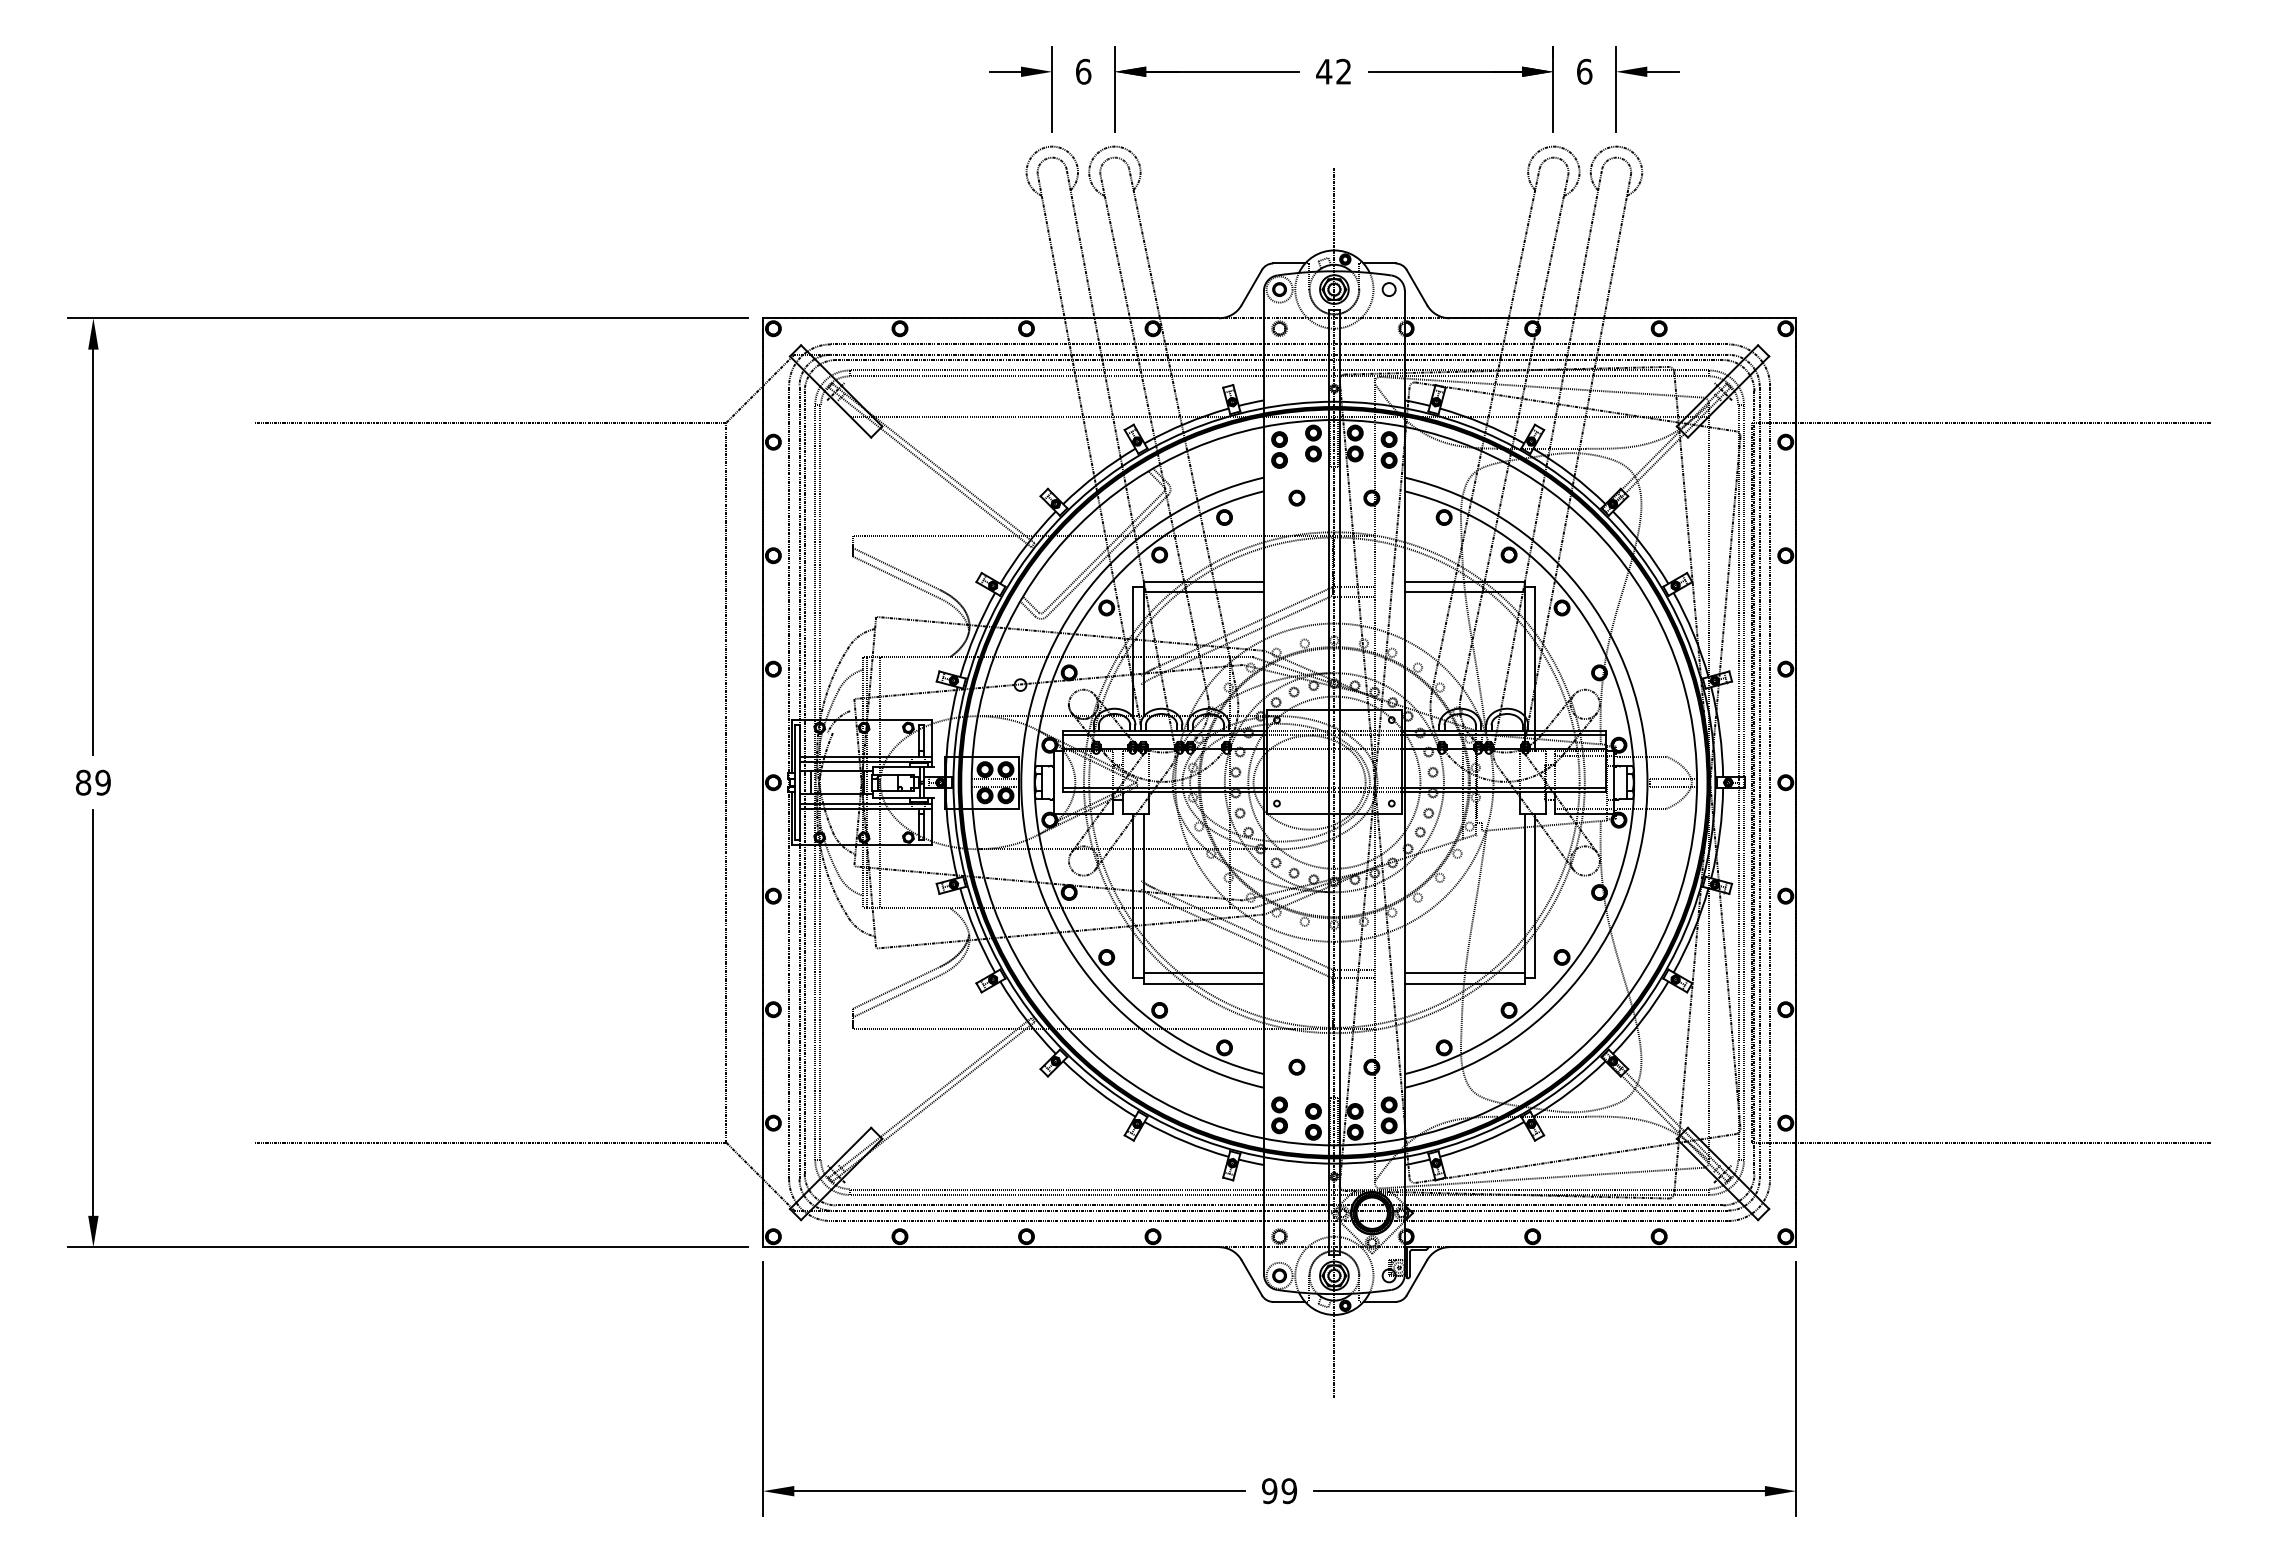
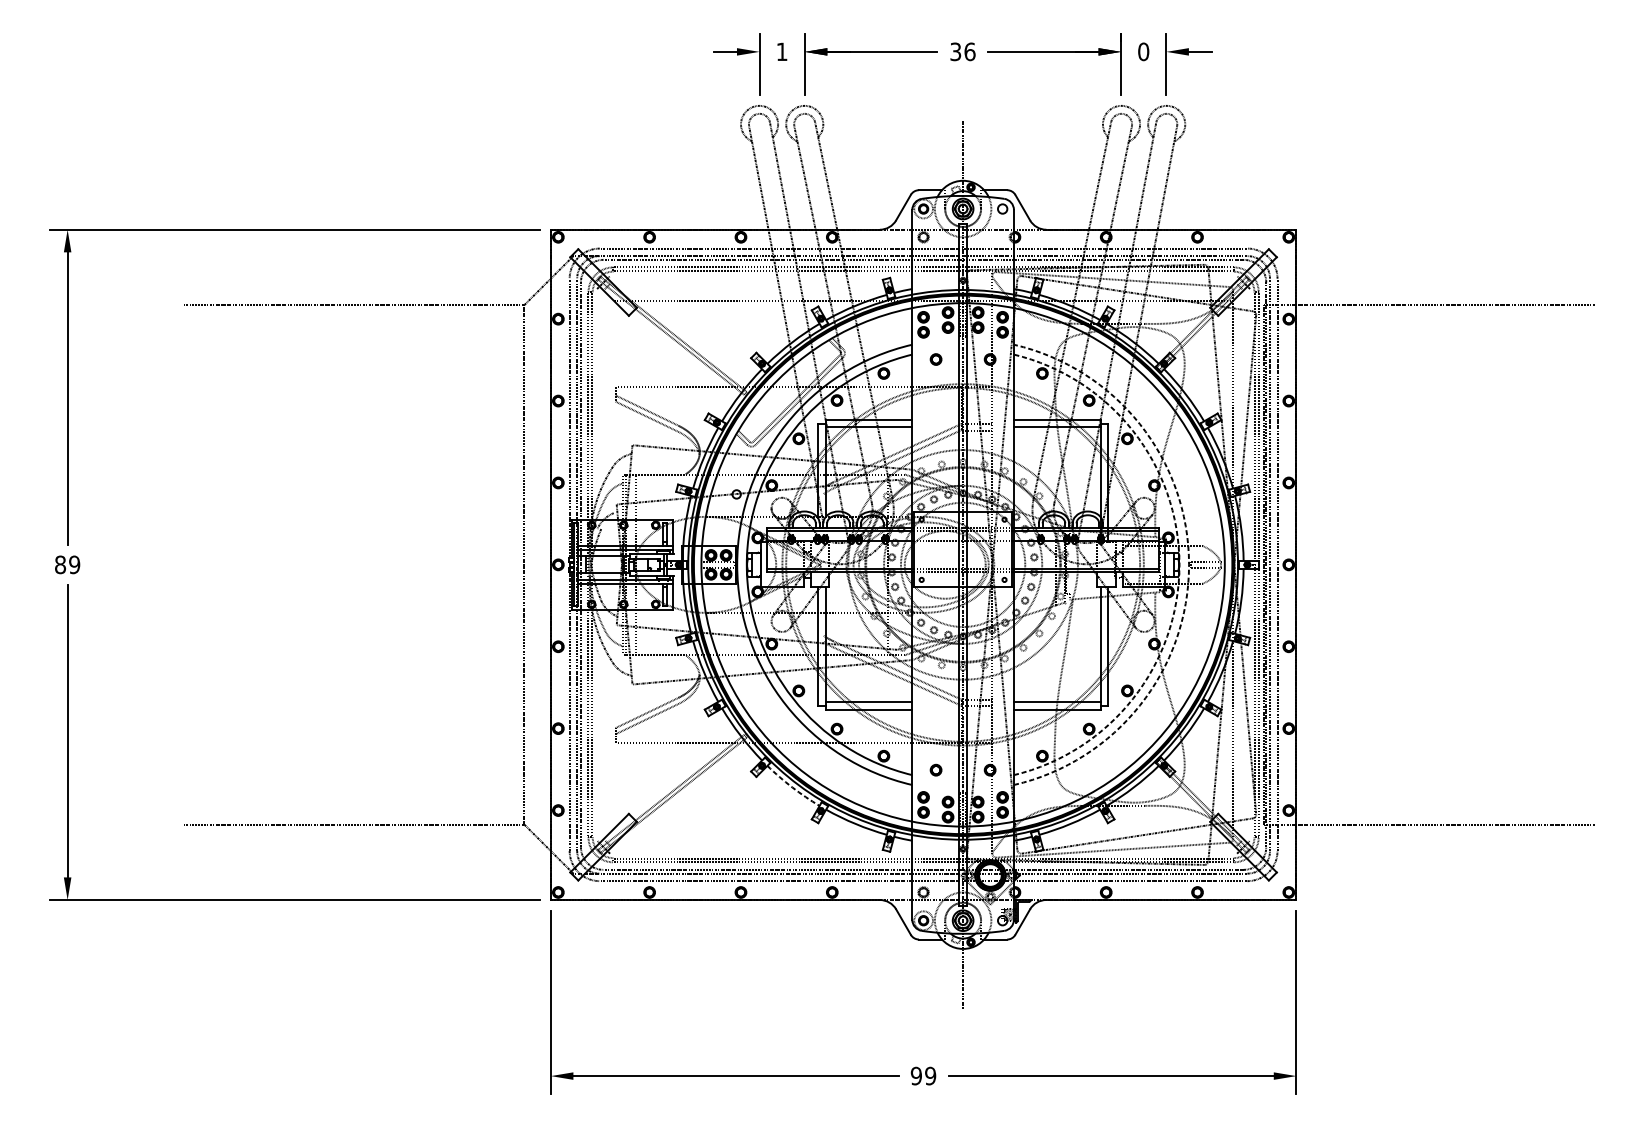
text: (1083, 71) -> (782, 51), 6 -> 1
text: (1333, 71) -> (962, 51), 42 -> 36
text: (1584, 71) -> (1143, 51), 6 -> 0
arc: (1634, 782) -> (1179, 564), solid -> dashed
arc: (1647, 782) -> (1189, 564), solid -> dashed
arc: (1097, 1091) -> (792, 787), solid -> dashed

